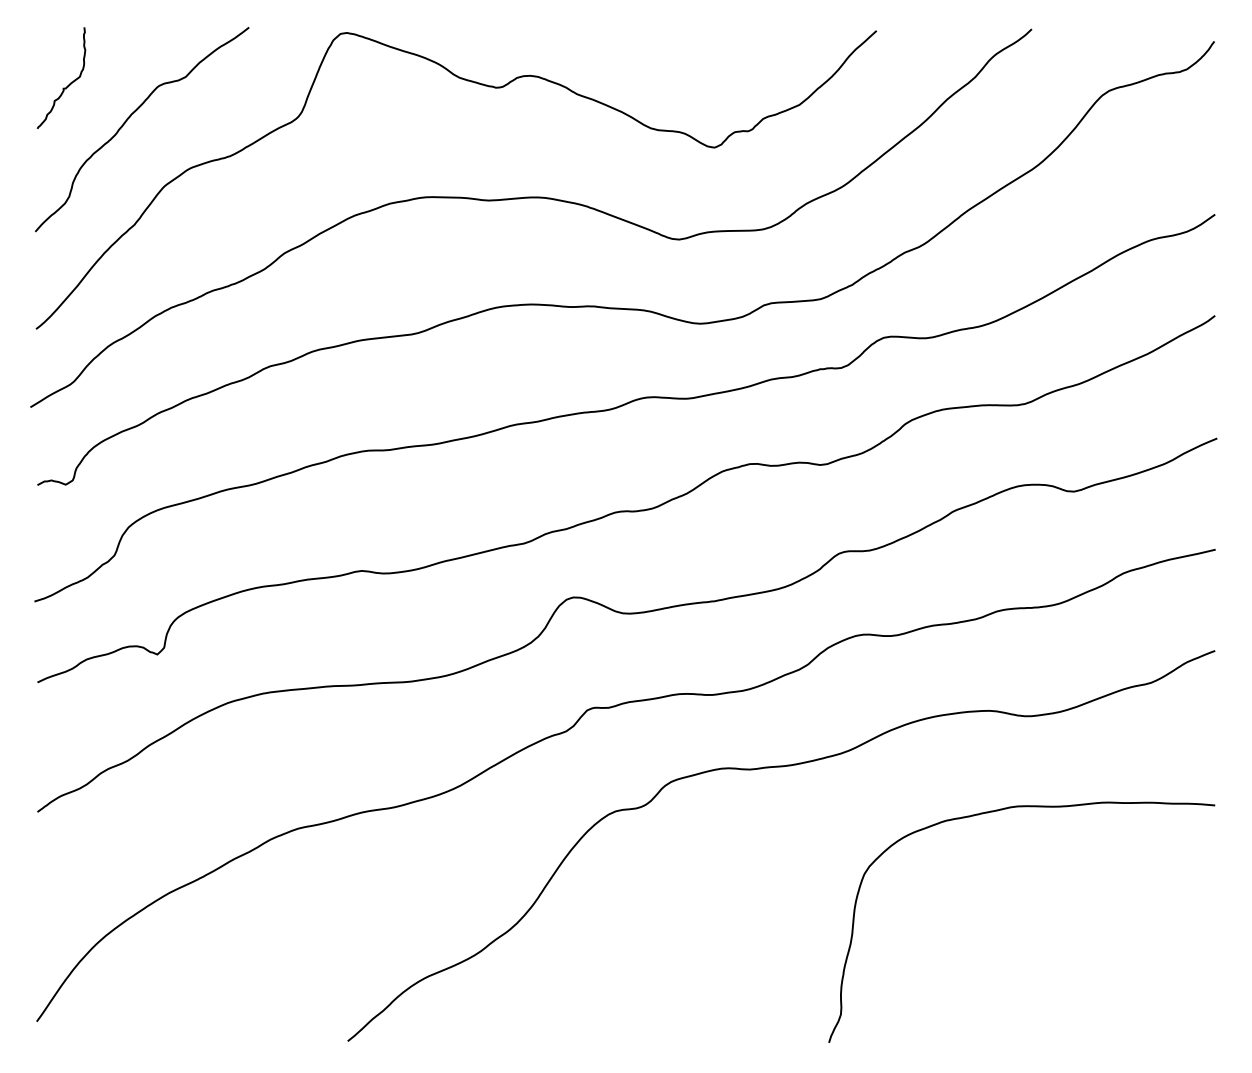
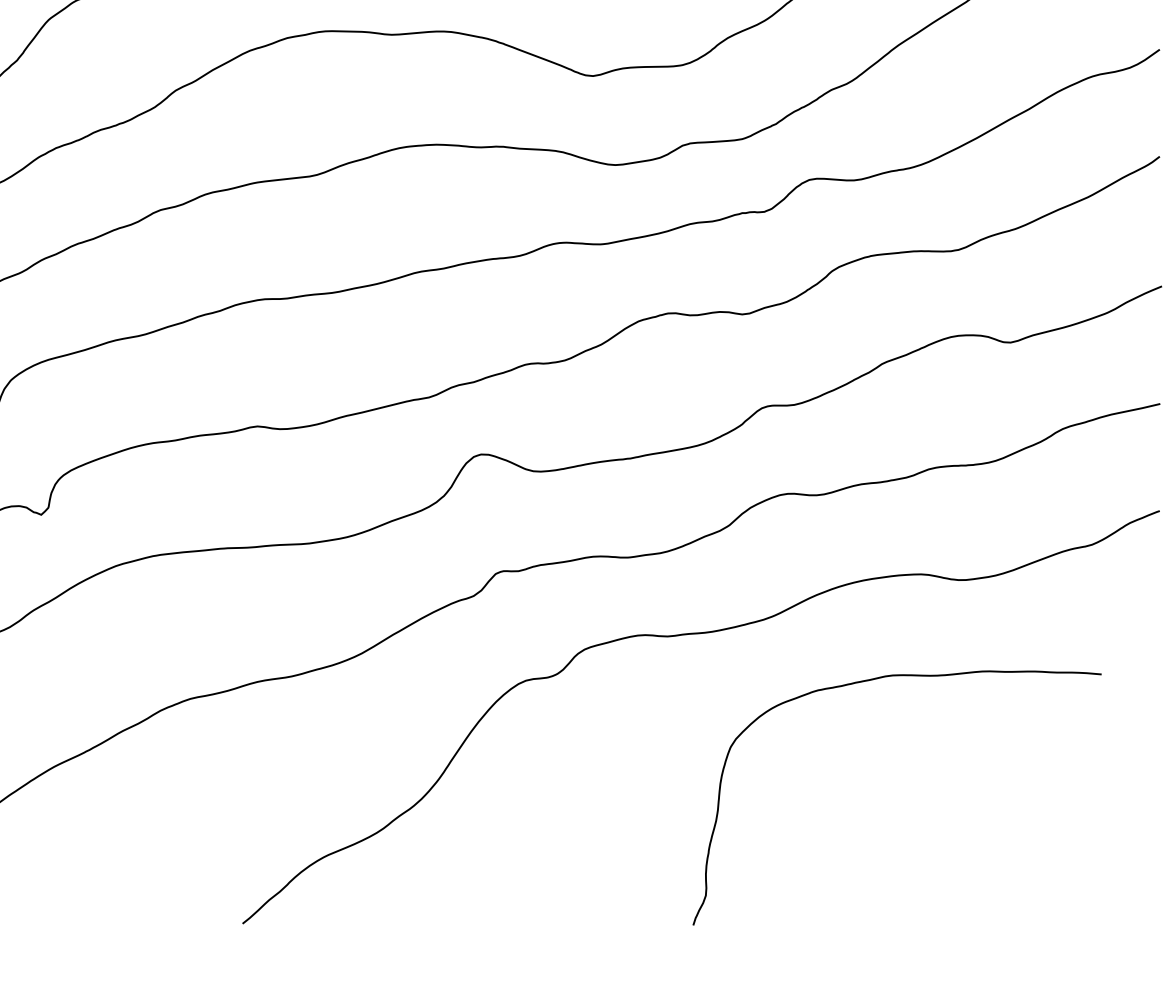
curve: (998, 811) -> (872, 680), moved

